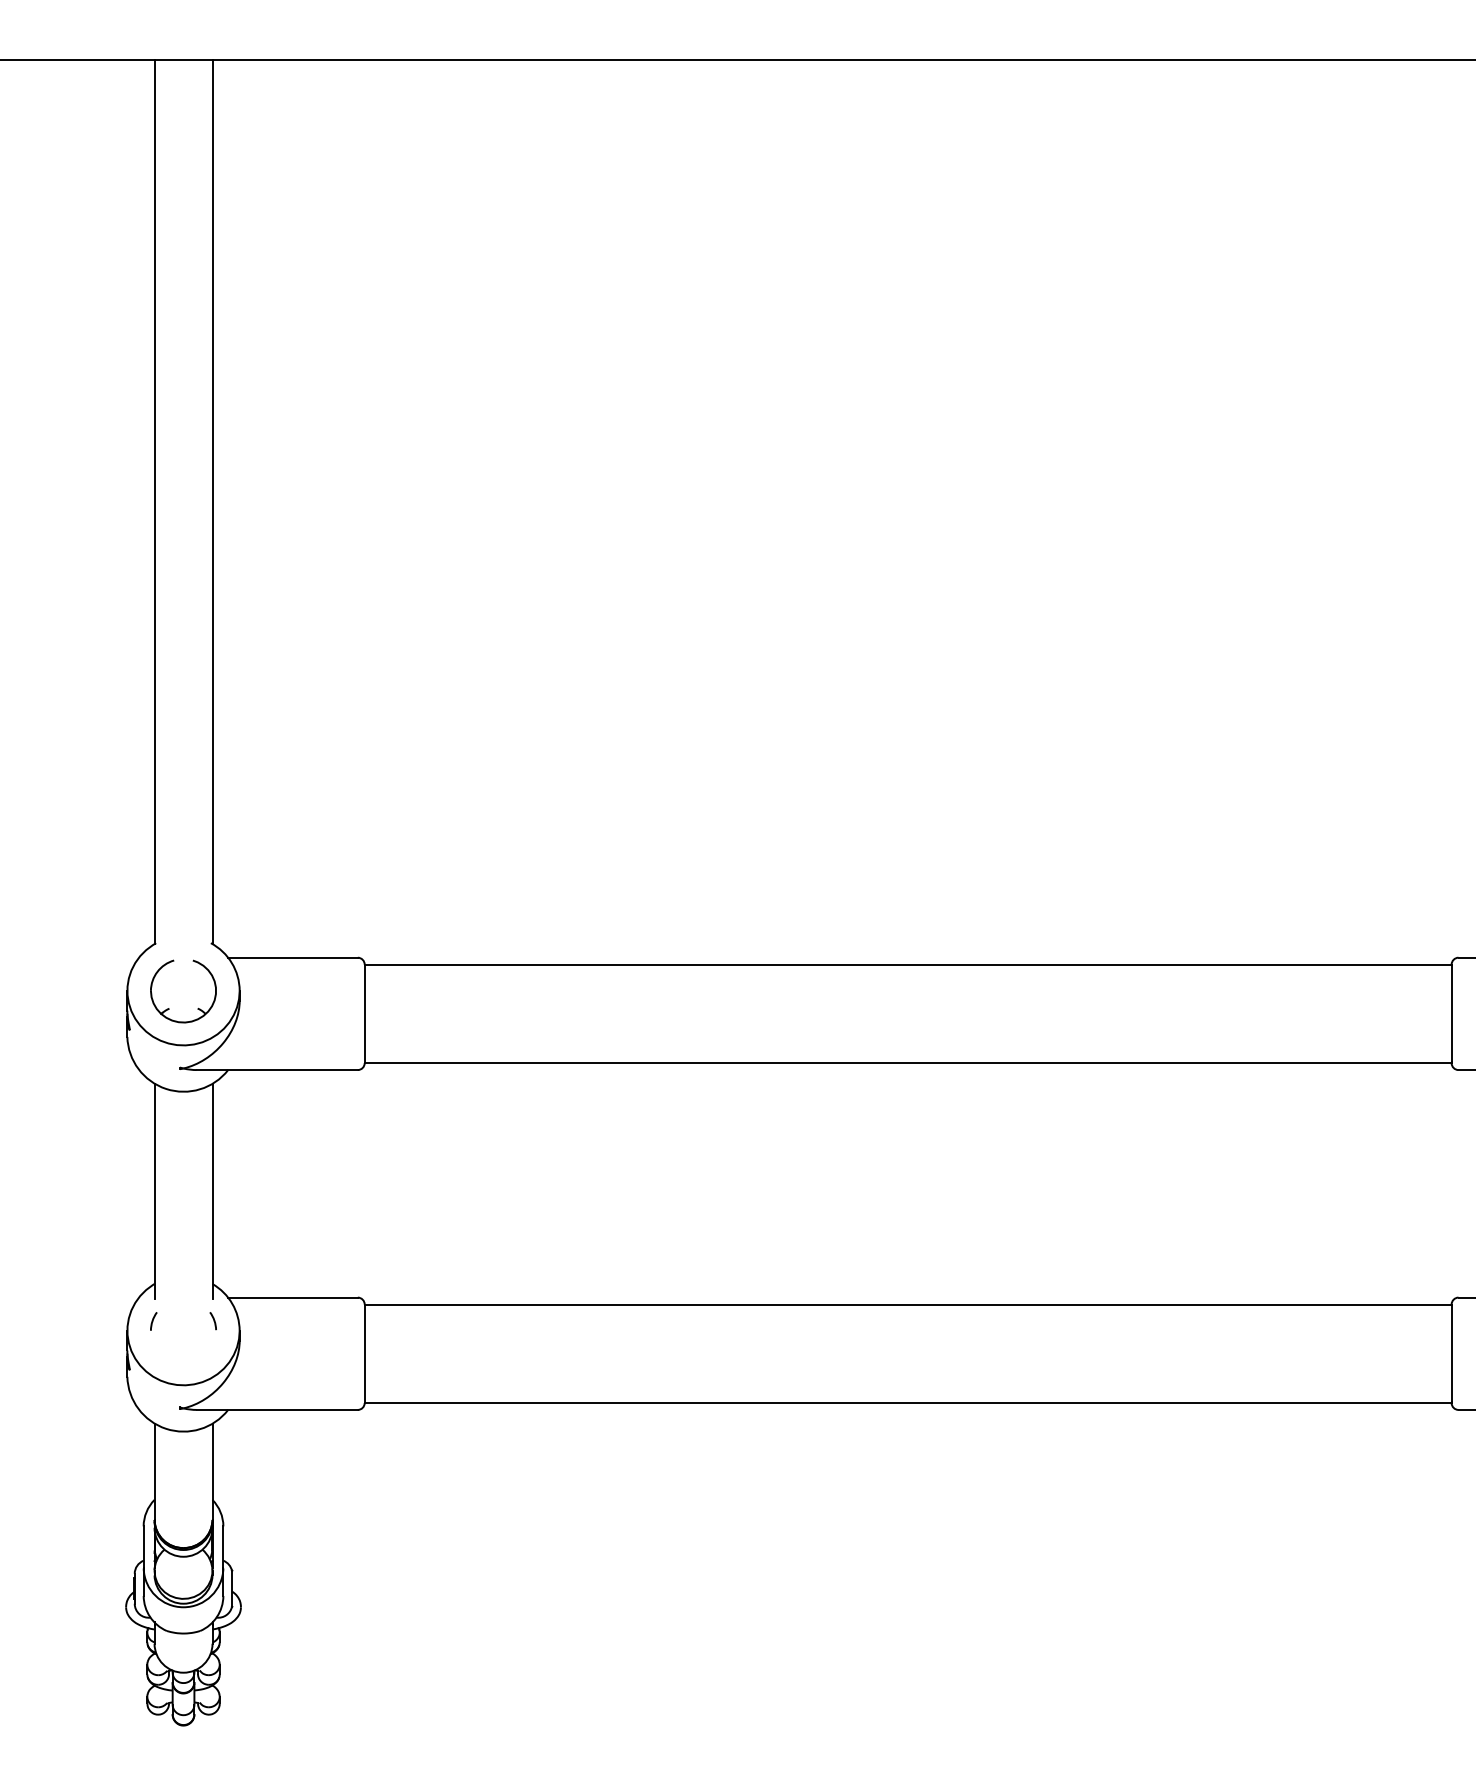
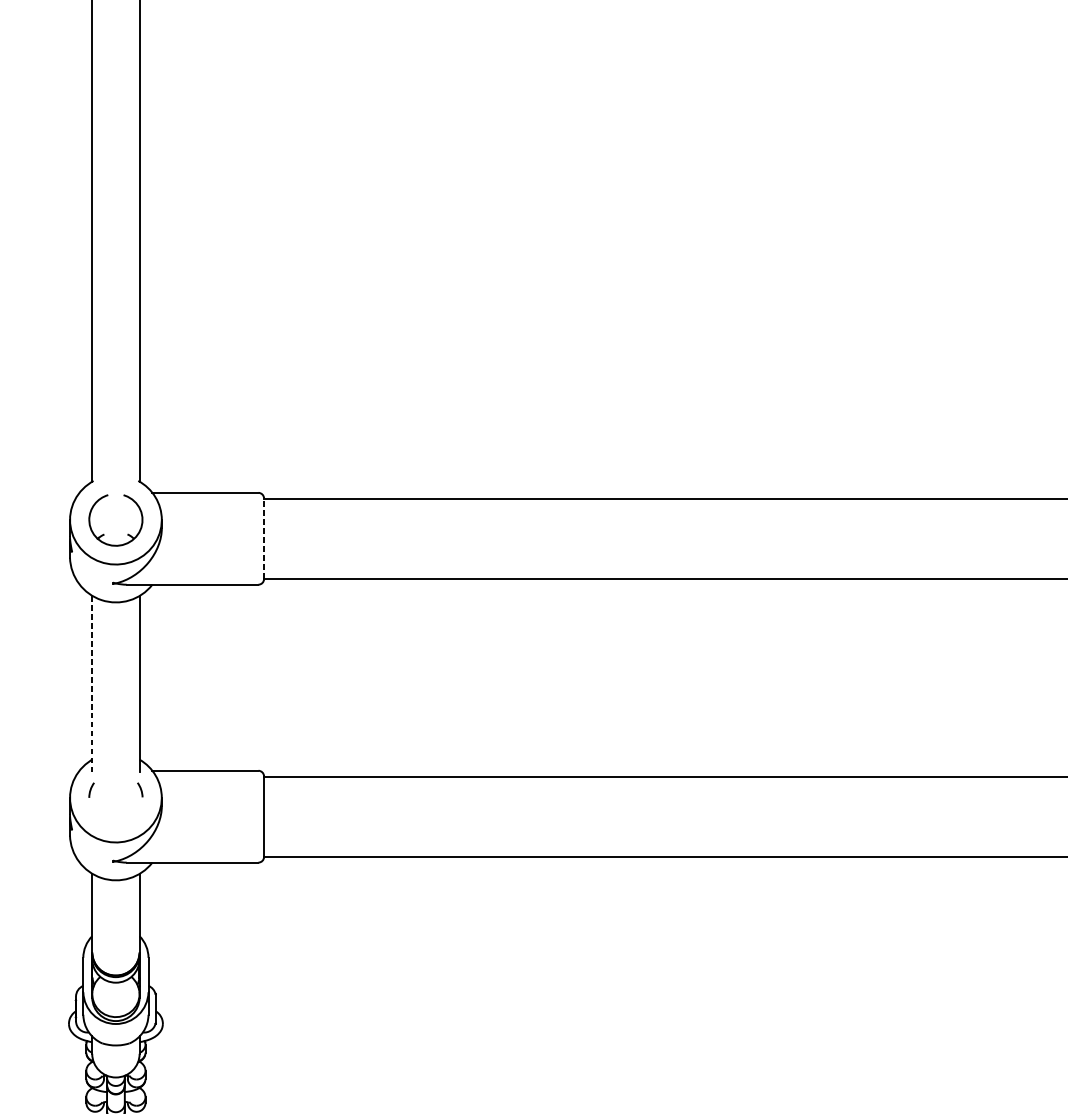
line: (364, 1013) -> (263, 538), solid -> dashed
line: (154, 1191) -> (92, 684), solid -> dashed

